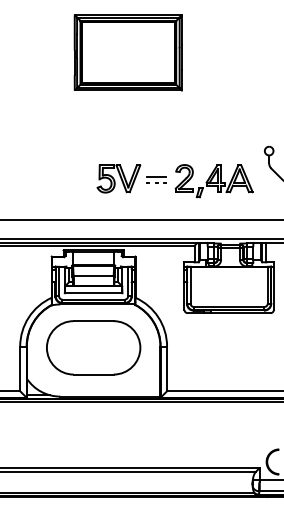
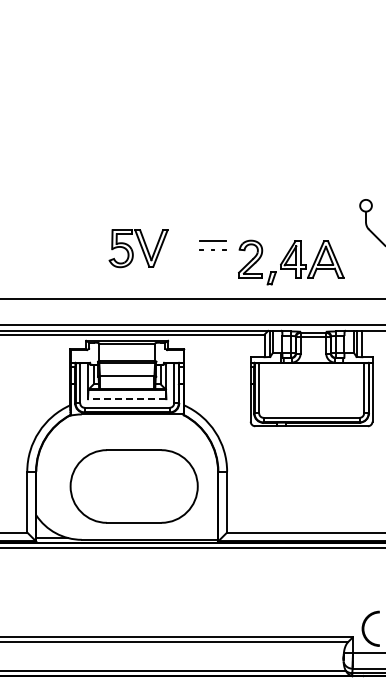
part: (128, 53) -> (174, 72), removed
part: (118, 178) -> (138, 248), moved
part: (214, 181) -> (291, 262), moved
line: (93, 293) -> (126, 399), solid -> dashed
part: (93, 347) -> (133, 486), moved

